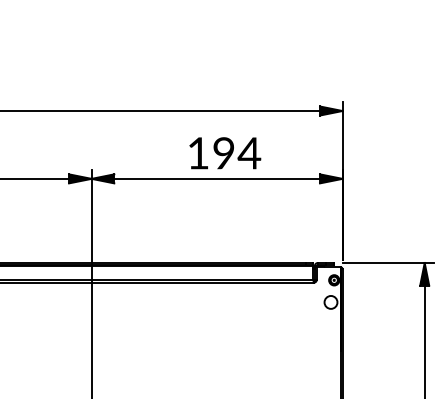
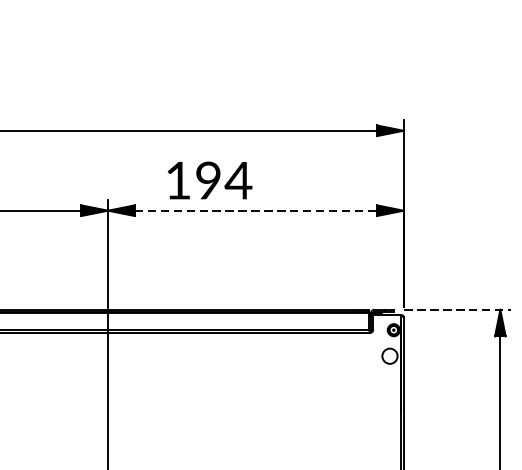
text: (225, 153) -> (210, 180), moved
line: (217, 178) -> (256, 210), solid -> dashed
line: (389, 263) -> (458, 310), solid -> dashed

